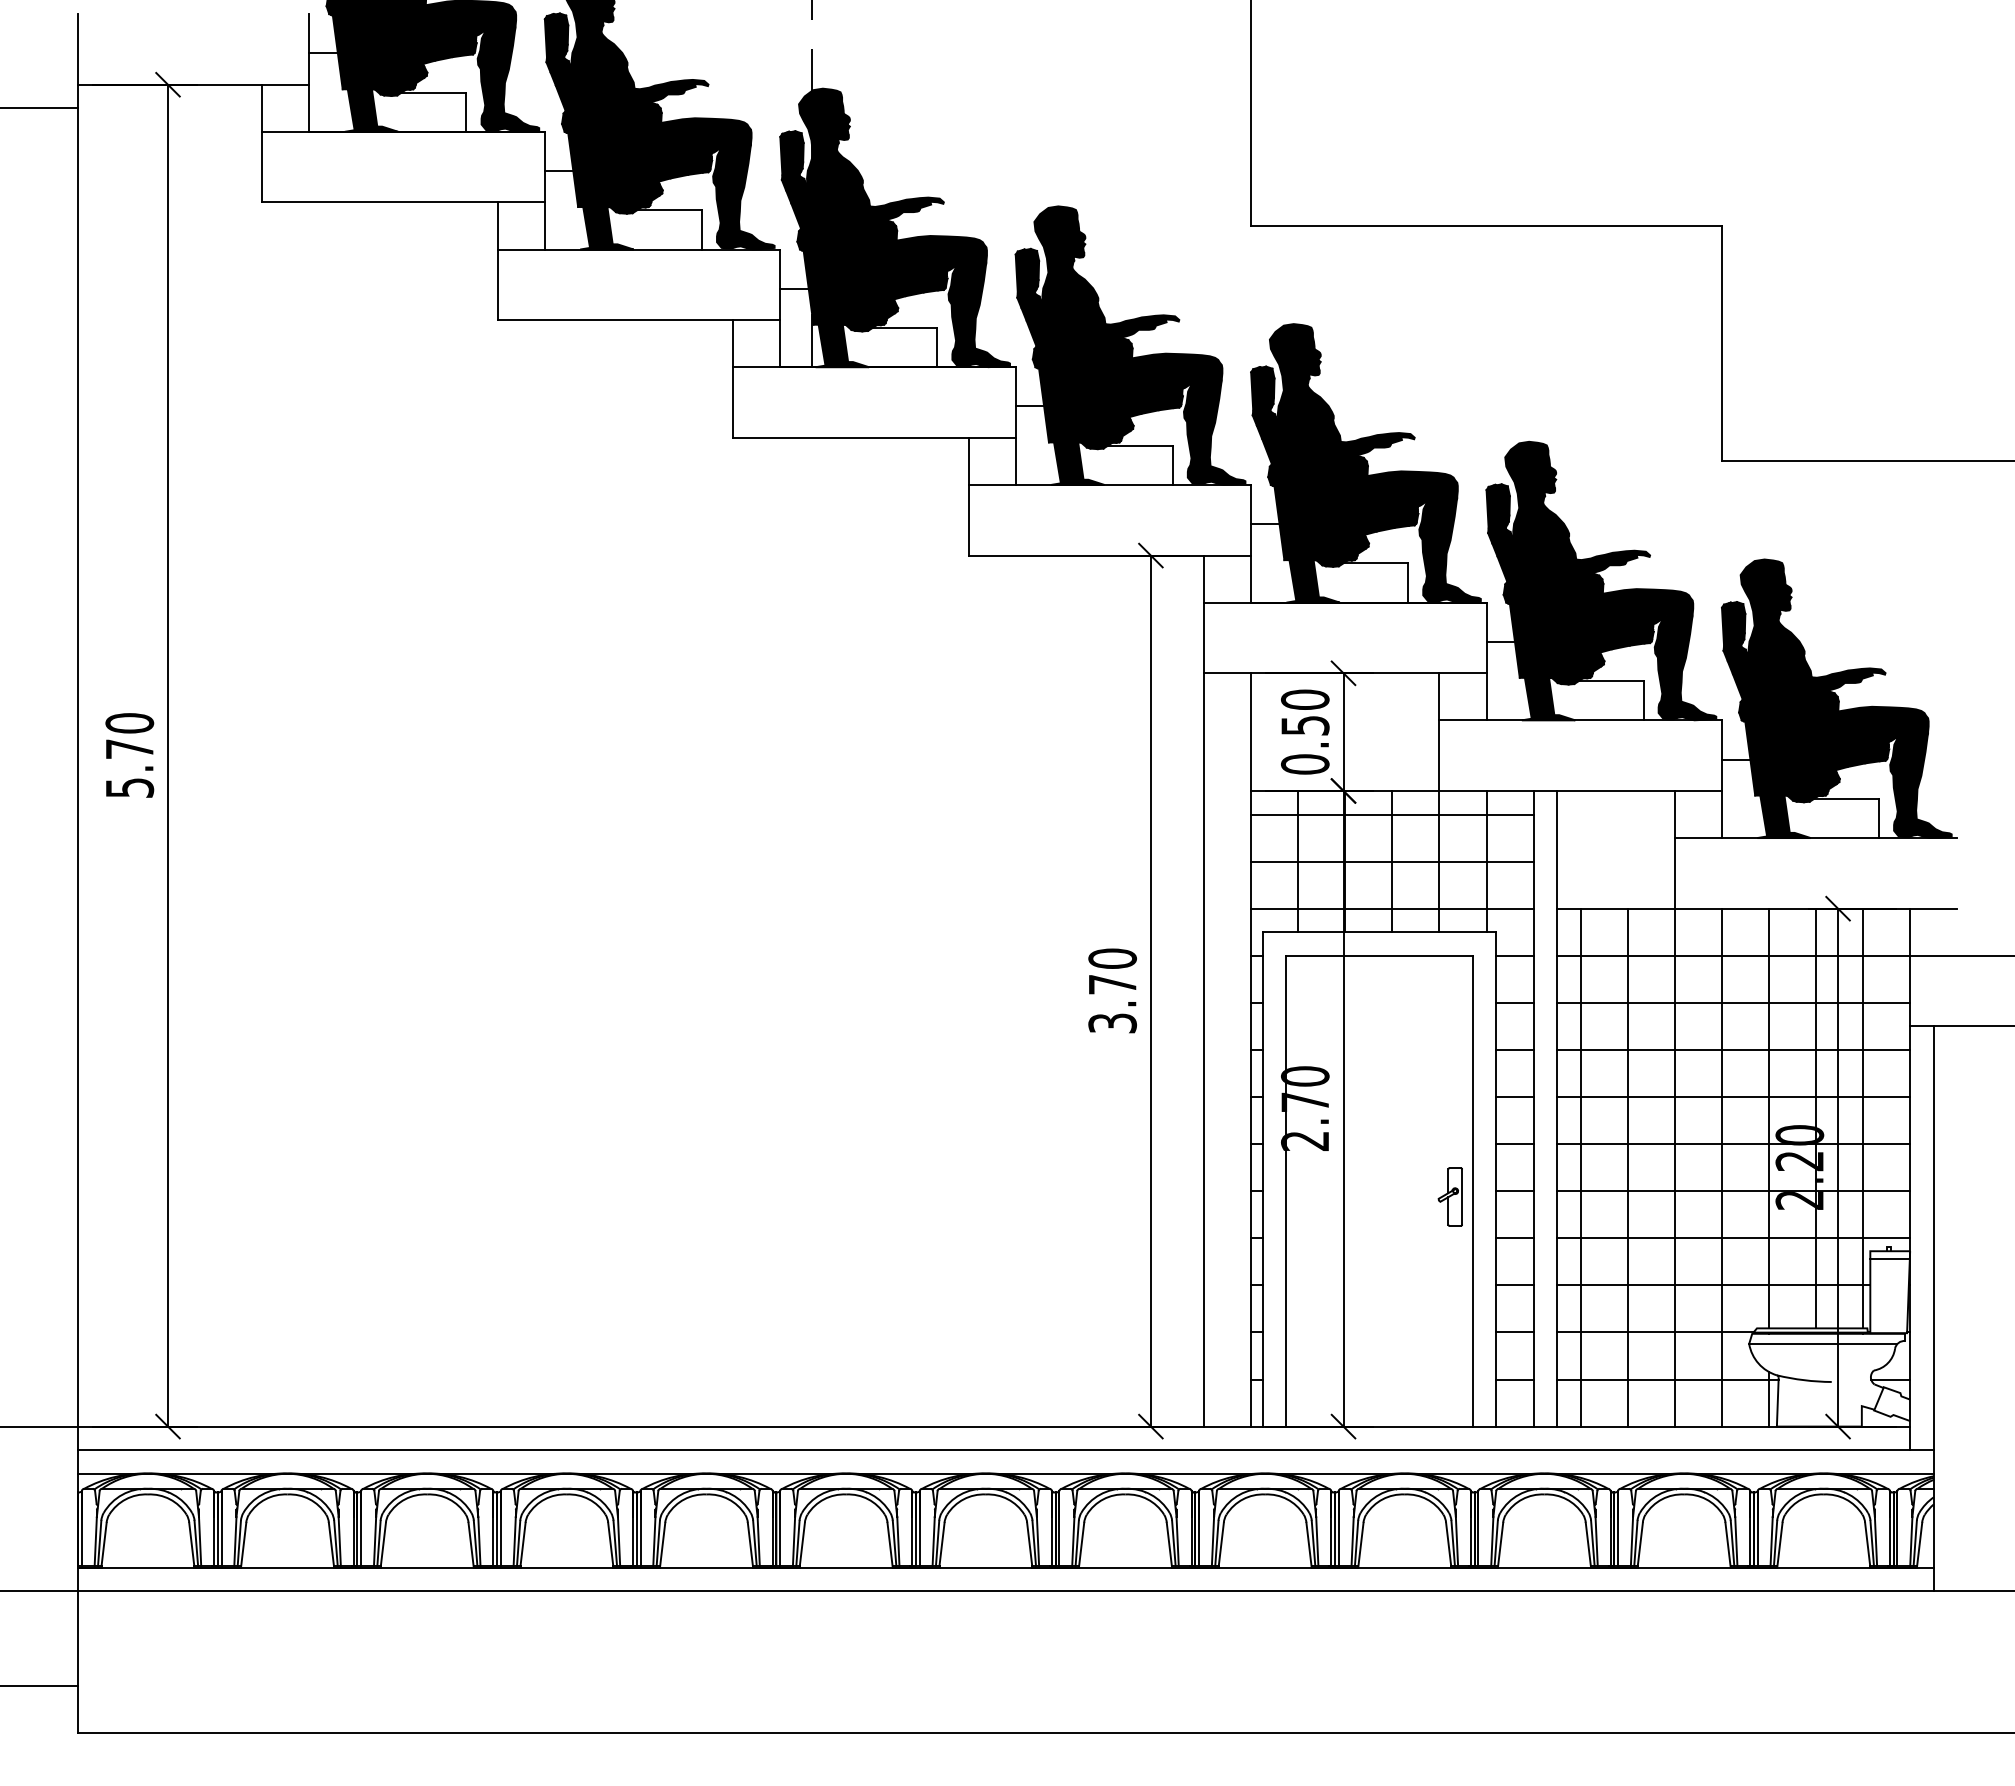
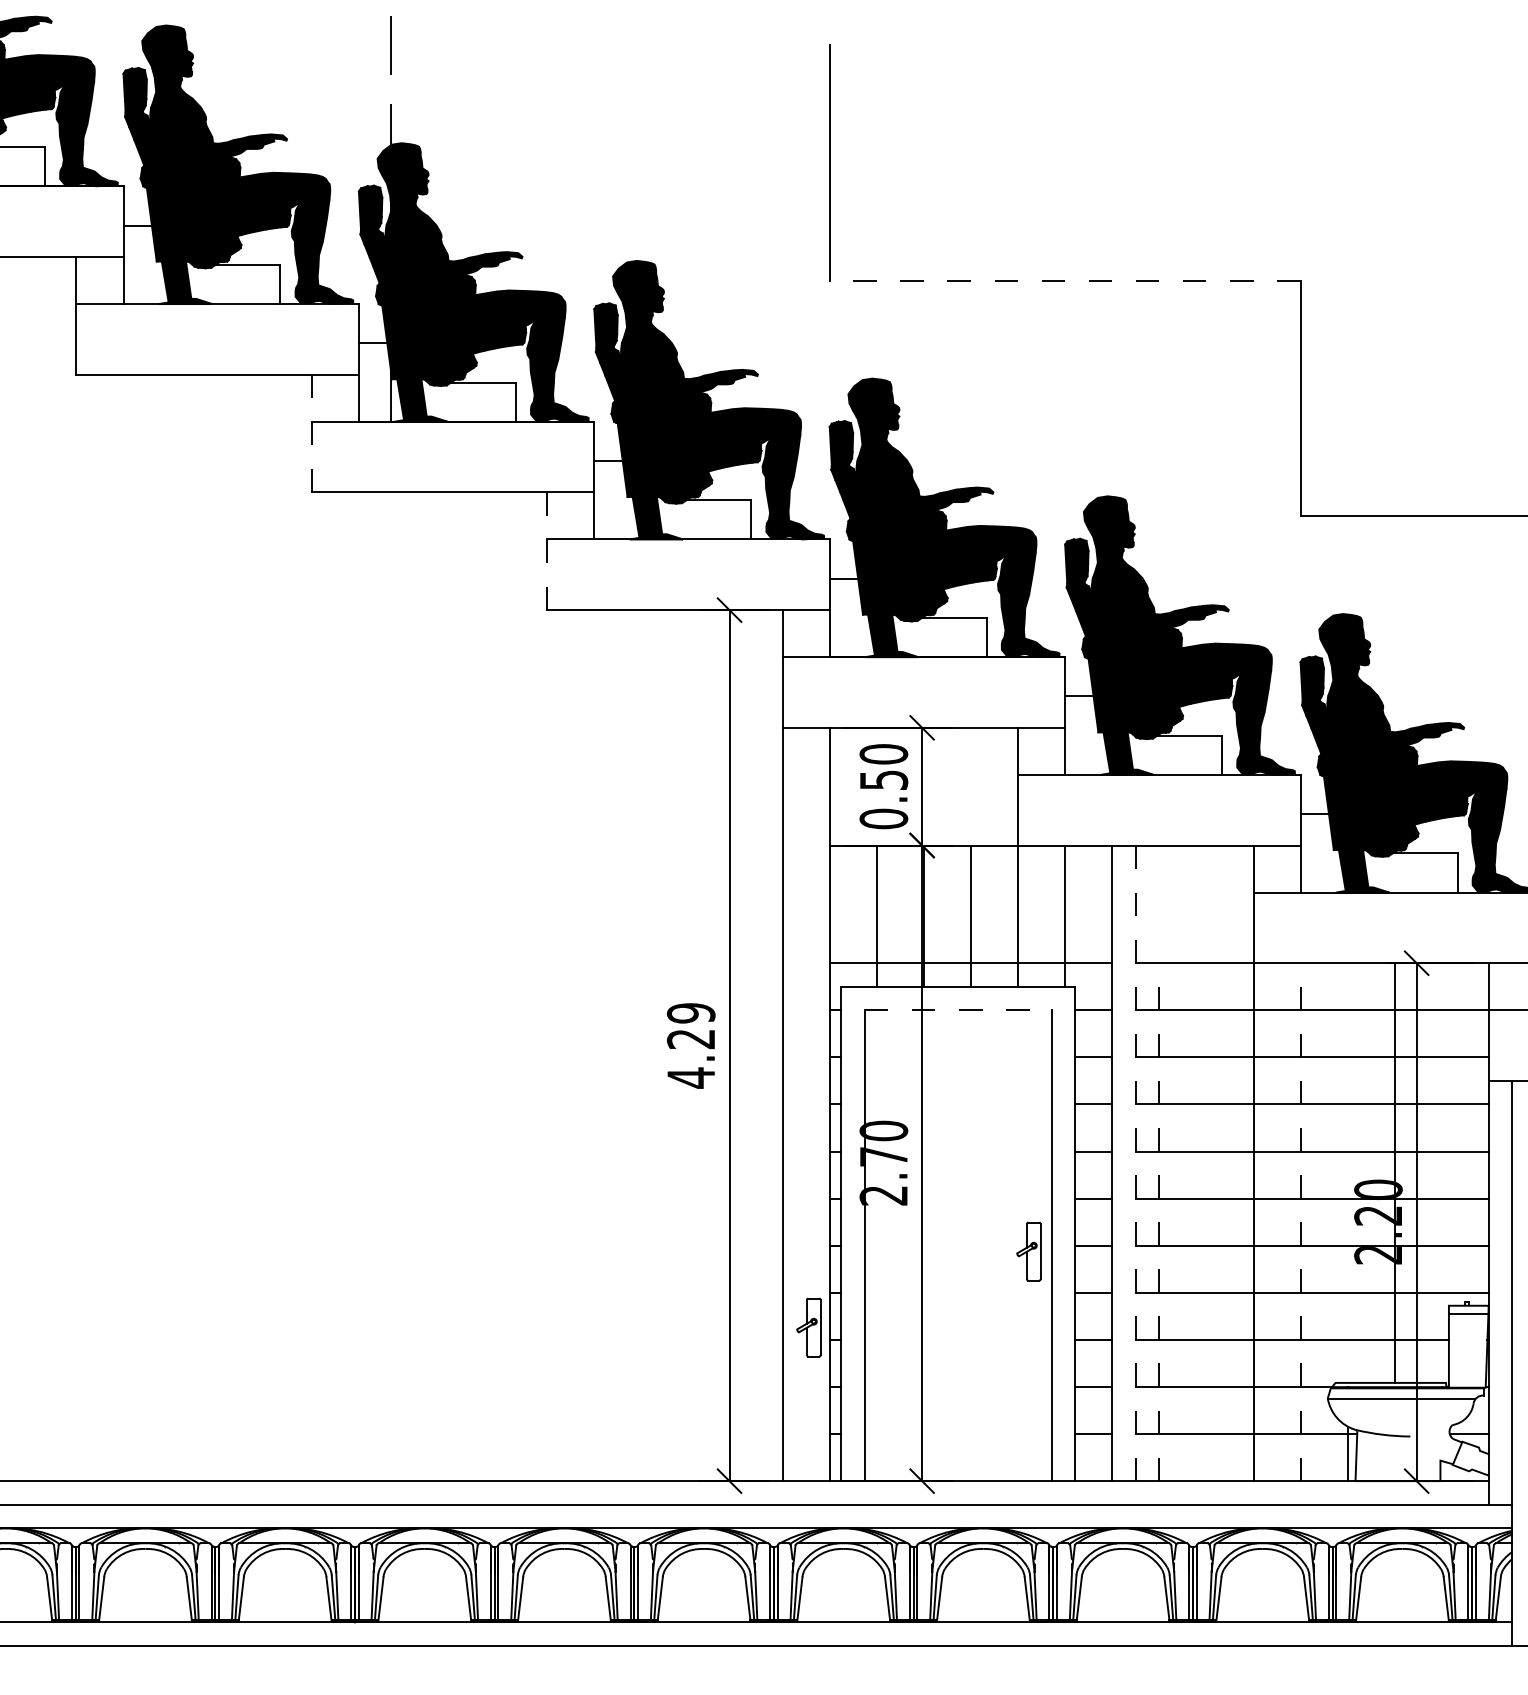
line: (1486, 226) -> (1065, 281), solid -> dashed
line: (733, 379) -> (312, 434), solid -> dashed
line: (968, 496) -> (547, 551), solid -> dashed
line: (1392, 814) -> (971, 869), removed
line: (1392, 861) -> (971, 916), removed
line: (1380, 955) -> (959, 1010), solid -> dashed
text: (1112, 991) -> (691, 1046), 3.70 -> 4.29
line: (1557, 1108) -> (1136, 1163), solid -> dashed
line: (1769, 1118) -> (1348, 1173), removed
line: (1863, 1118) -> (1442, 1173), removed
line: (1580, 1167) -> (1159, 1222), solid -> dashed
line: (1627, 1167) -> (1206, 1222), removed
line: (1721, 1167) -> (1300, 1222), solid -> dashed
part: (1229, 1272) -> (808, 1327), added

